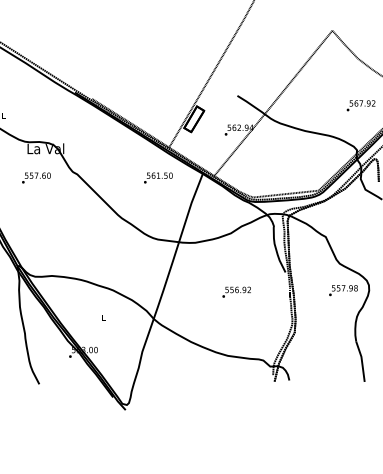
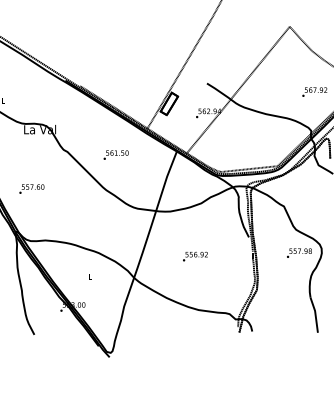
text: (36, 177) -> (31, 188), moved
text: (157, 177) -> (115, 154), moved
text: (236, 292) -> (195, 256), moved

